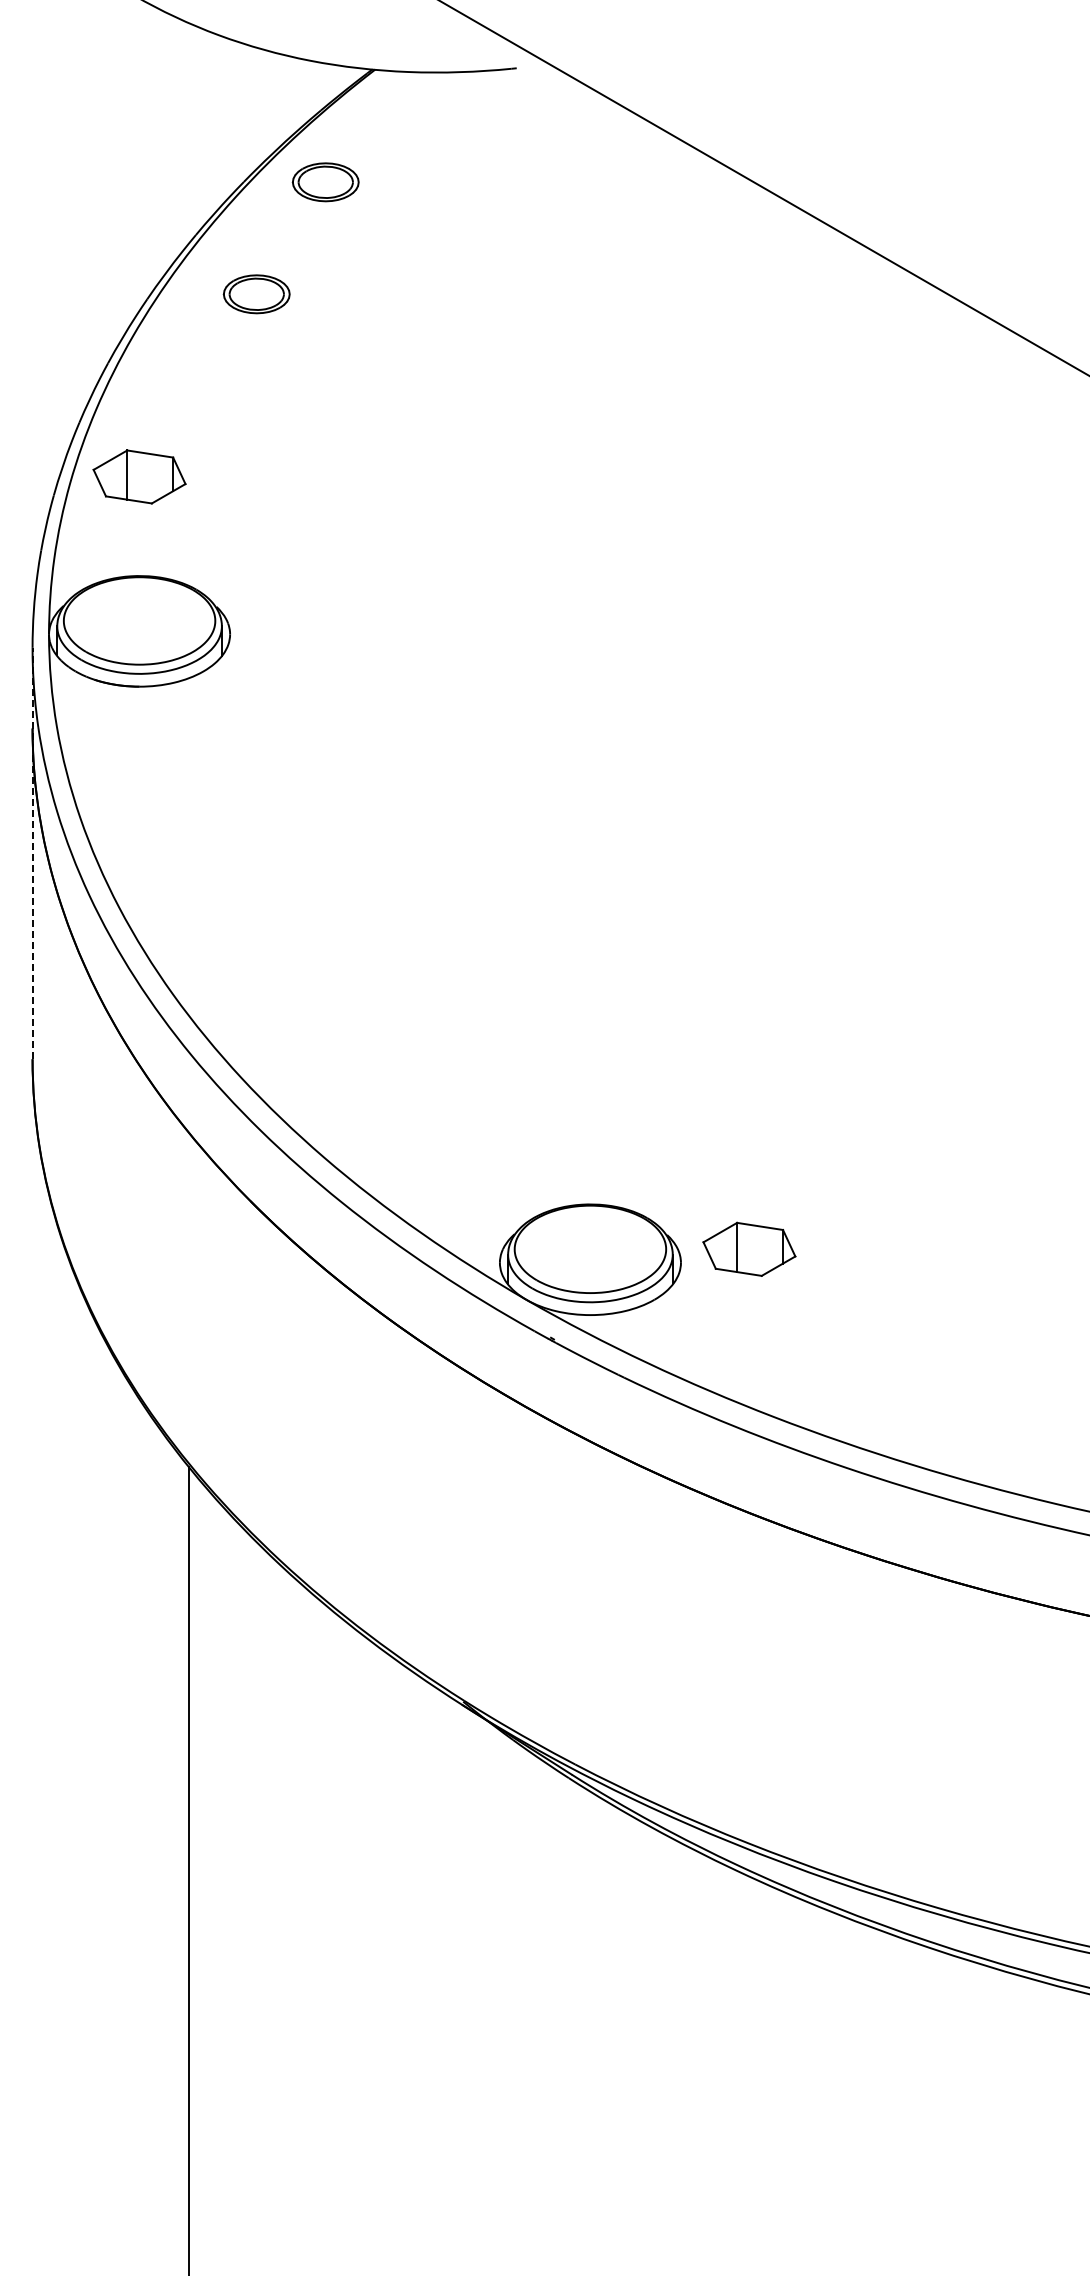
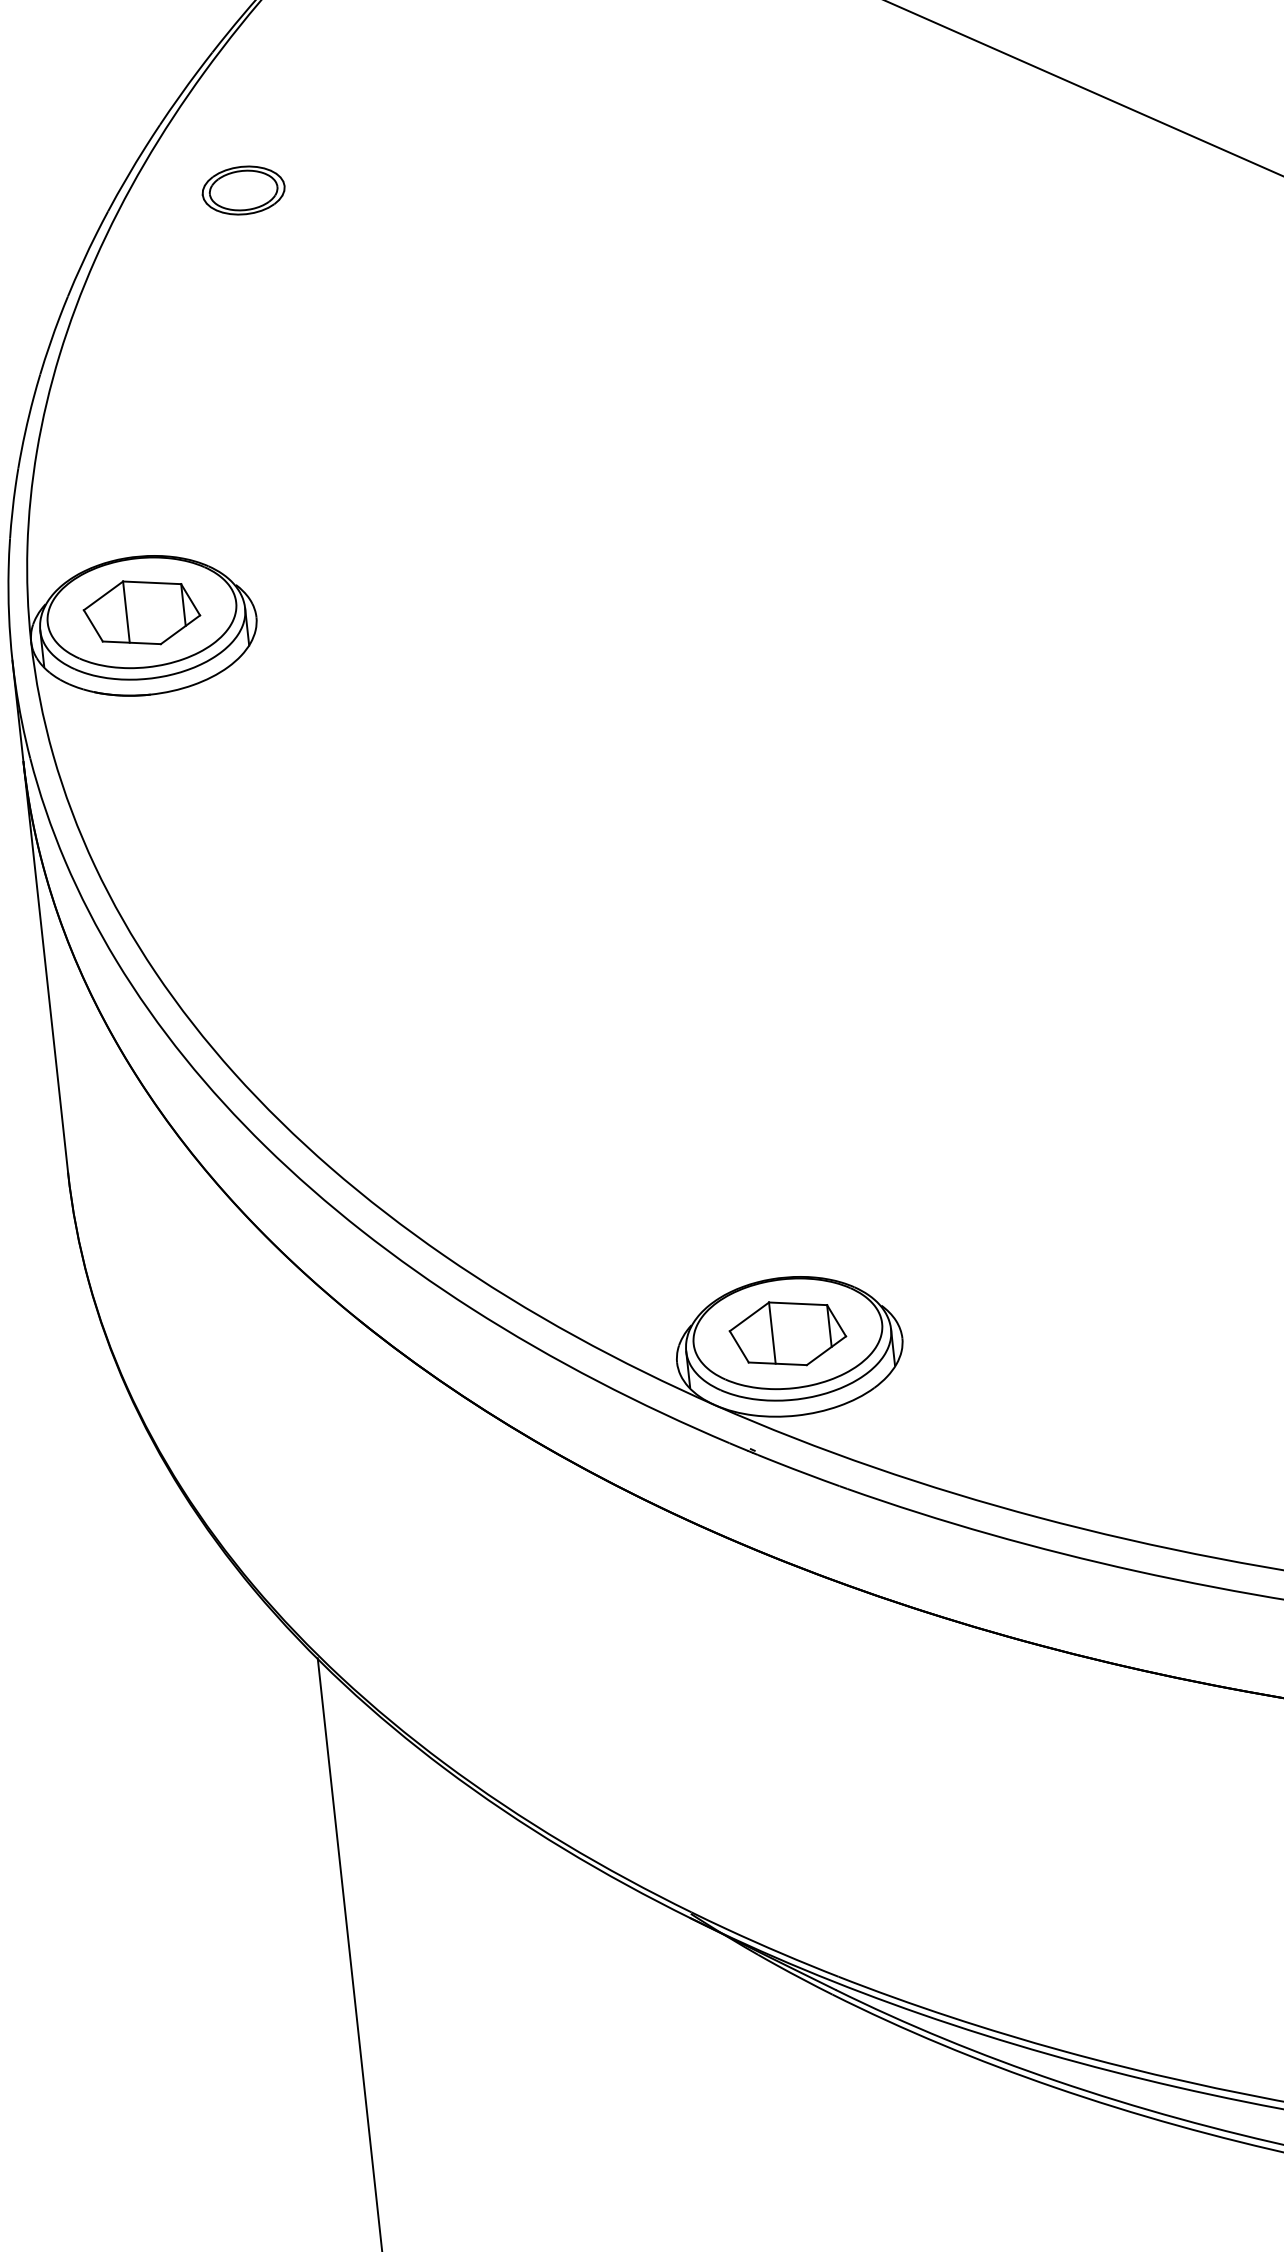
part: (325, 182) -> (314, 42), removed
part: (139, 476) -> (141, 612), moved
line: (32, 853) -> (40, 916), dashed -> solid
part: (749, 1248) -> (787, 1332), moved

